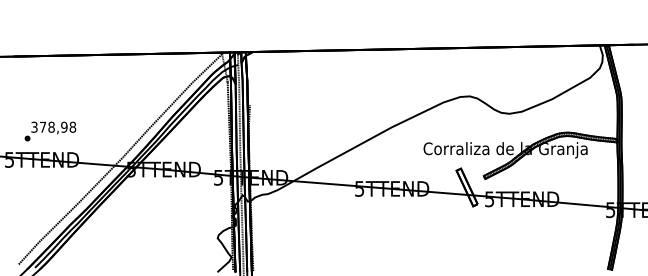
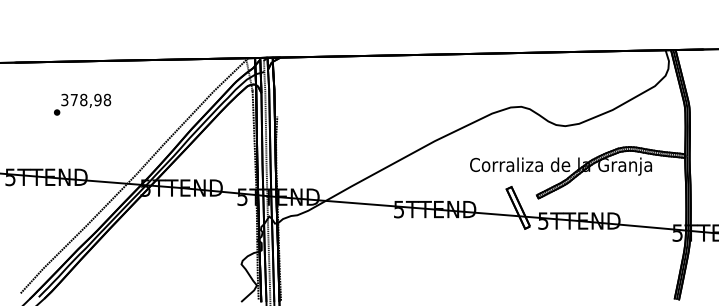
text: (50, 131) -> (82, 104), moved

